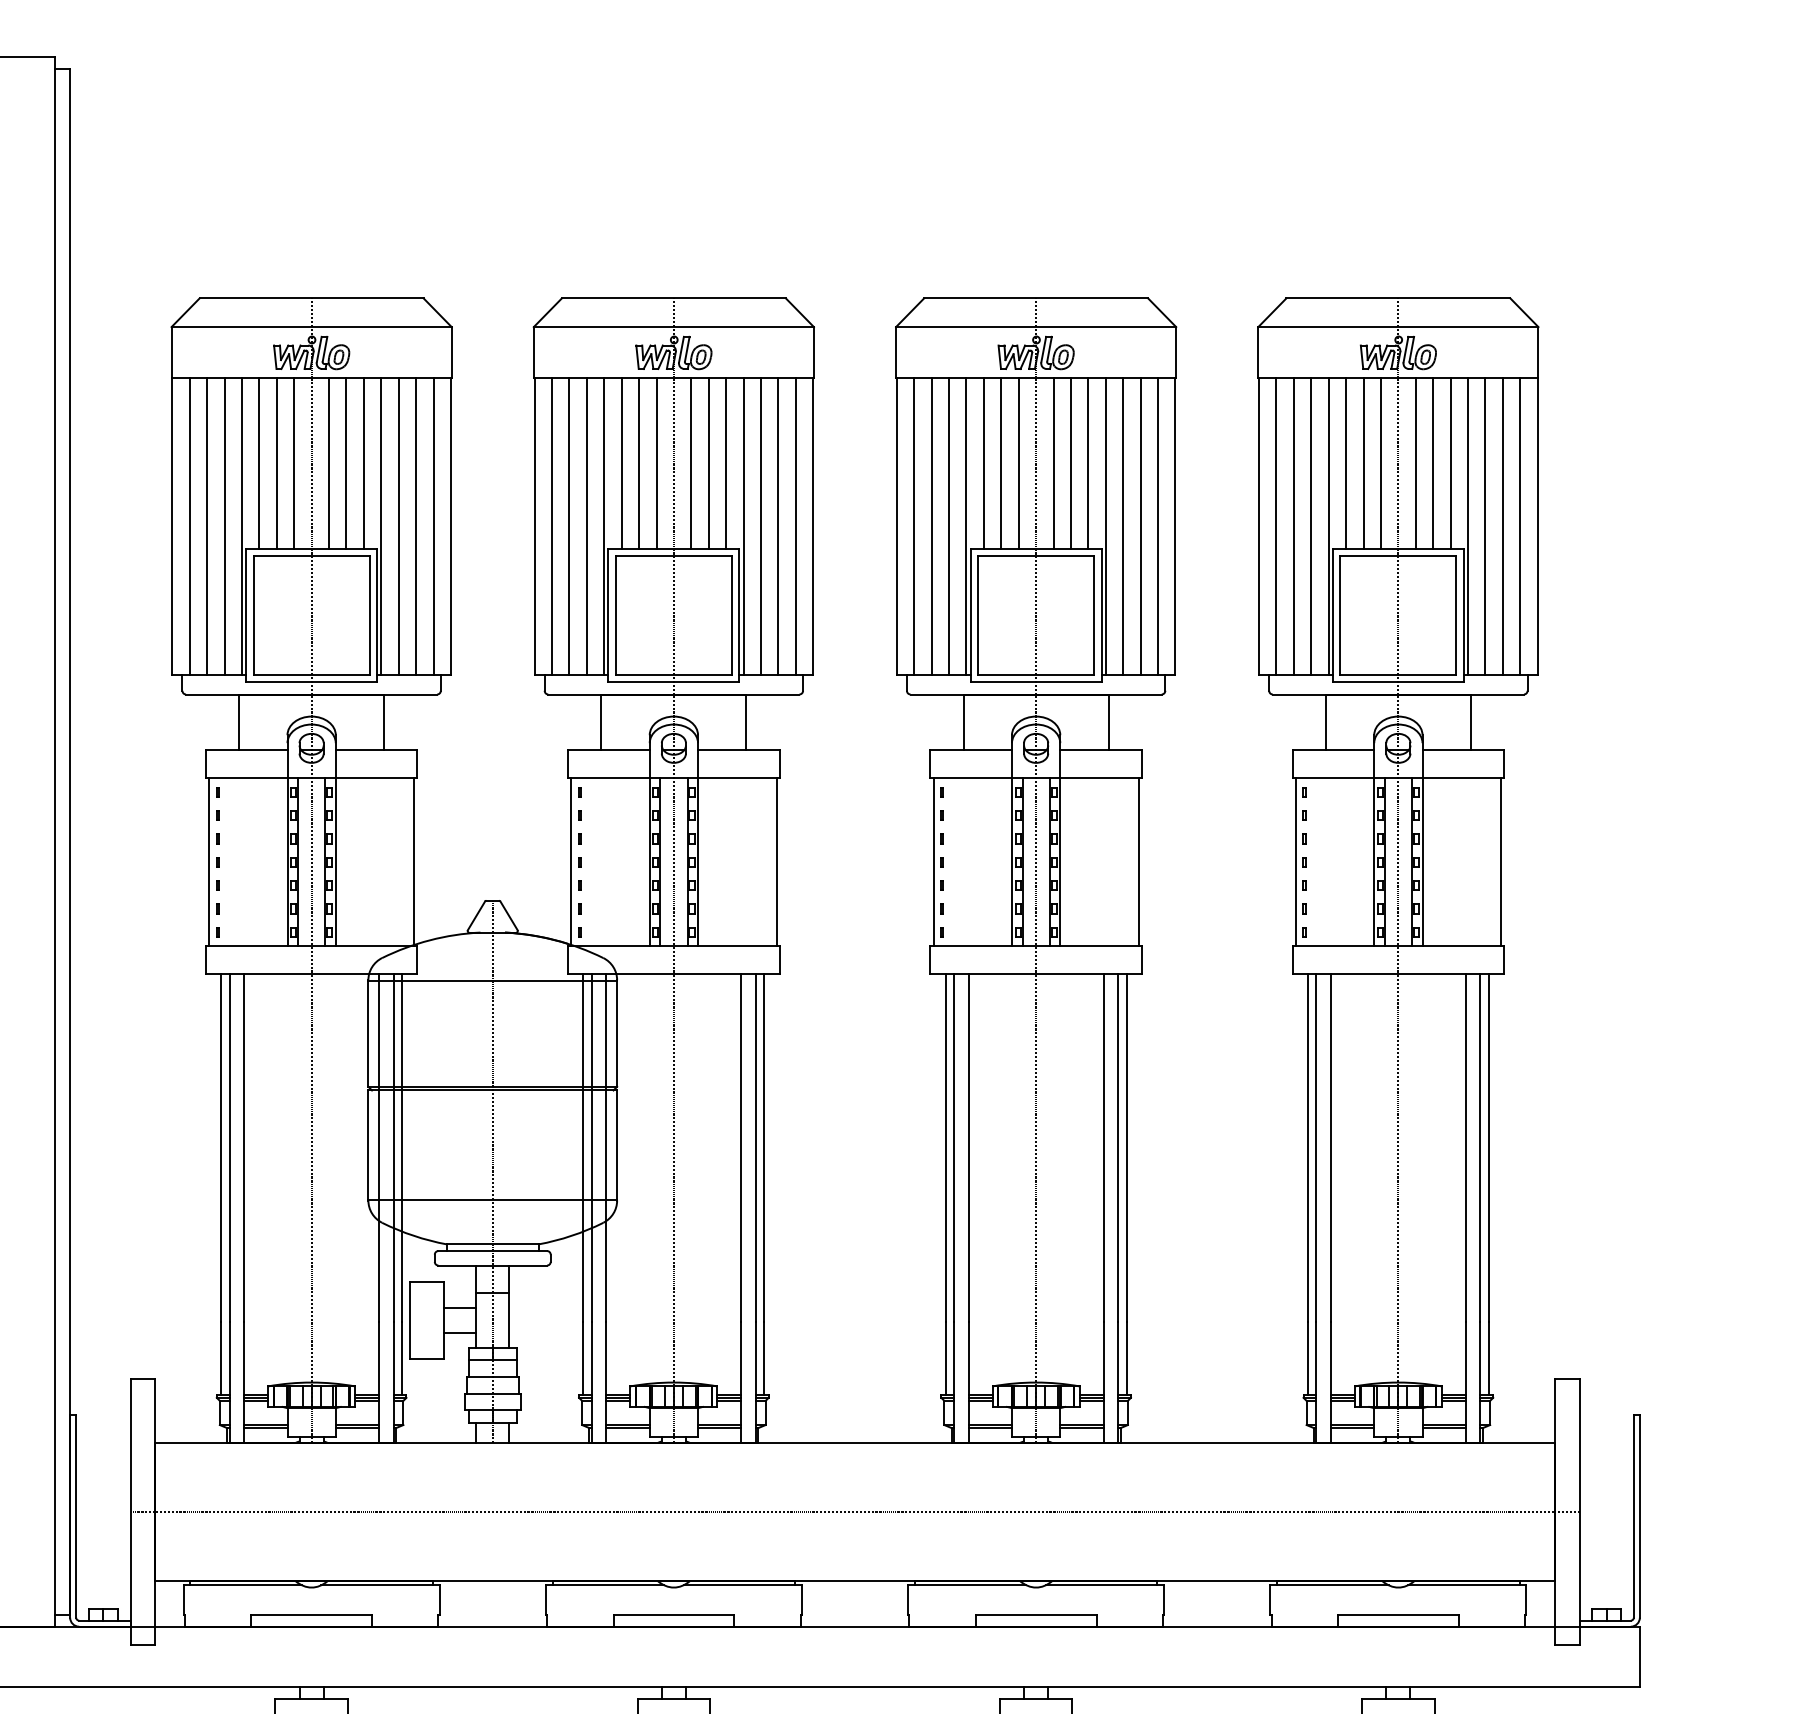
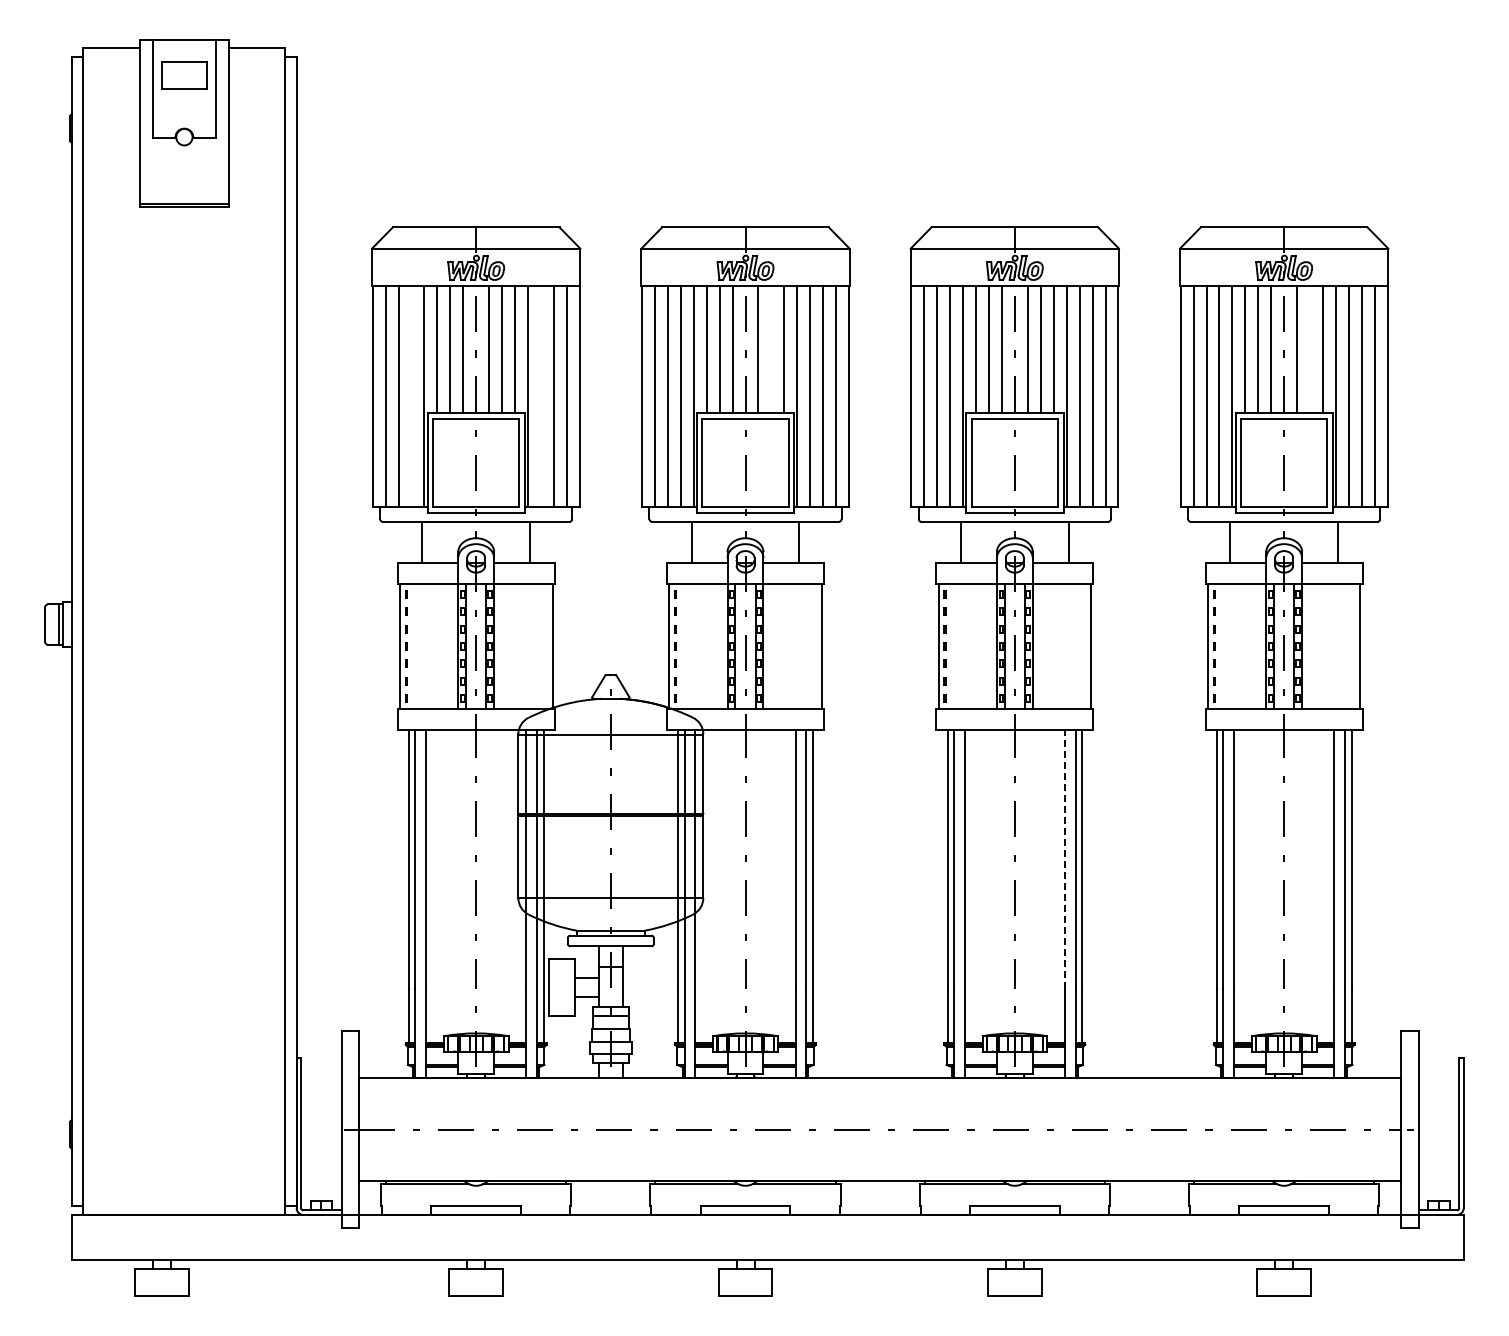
line: (708, 462) -> (771, 349), removed
line: (1433, 462) -> (1310, 349), removed
line: (224, 525) -> (411, 396), removed
line: (398, 525) -> (540, 396), removed
line: (1104, 1147) -> (1065, 858), solid -> dashed

